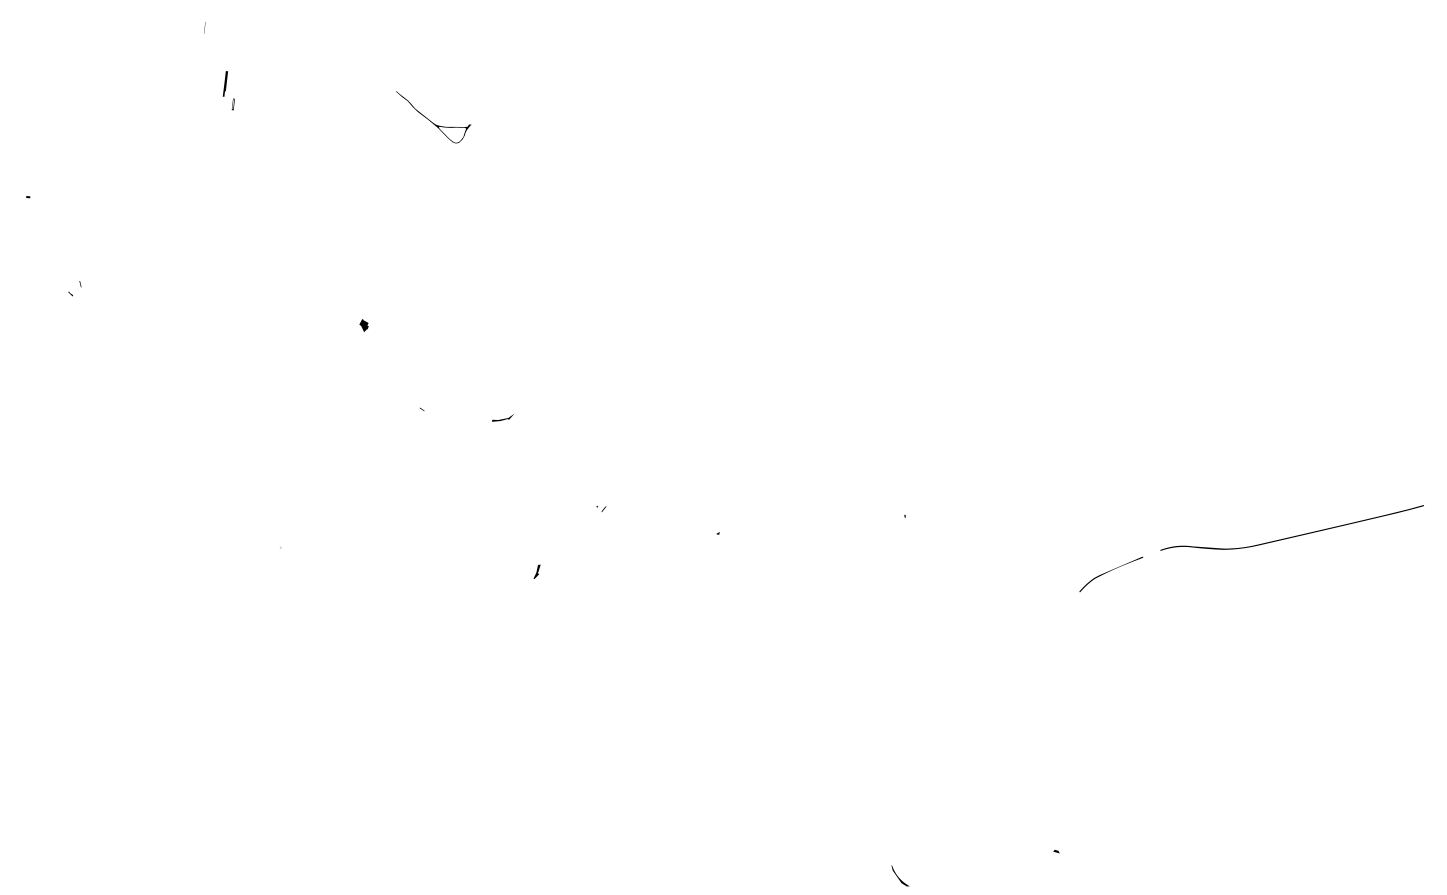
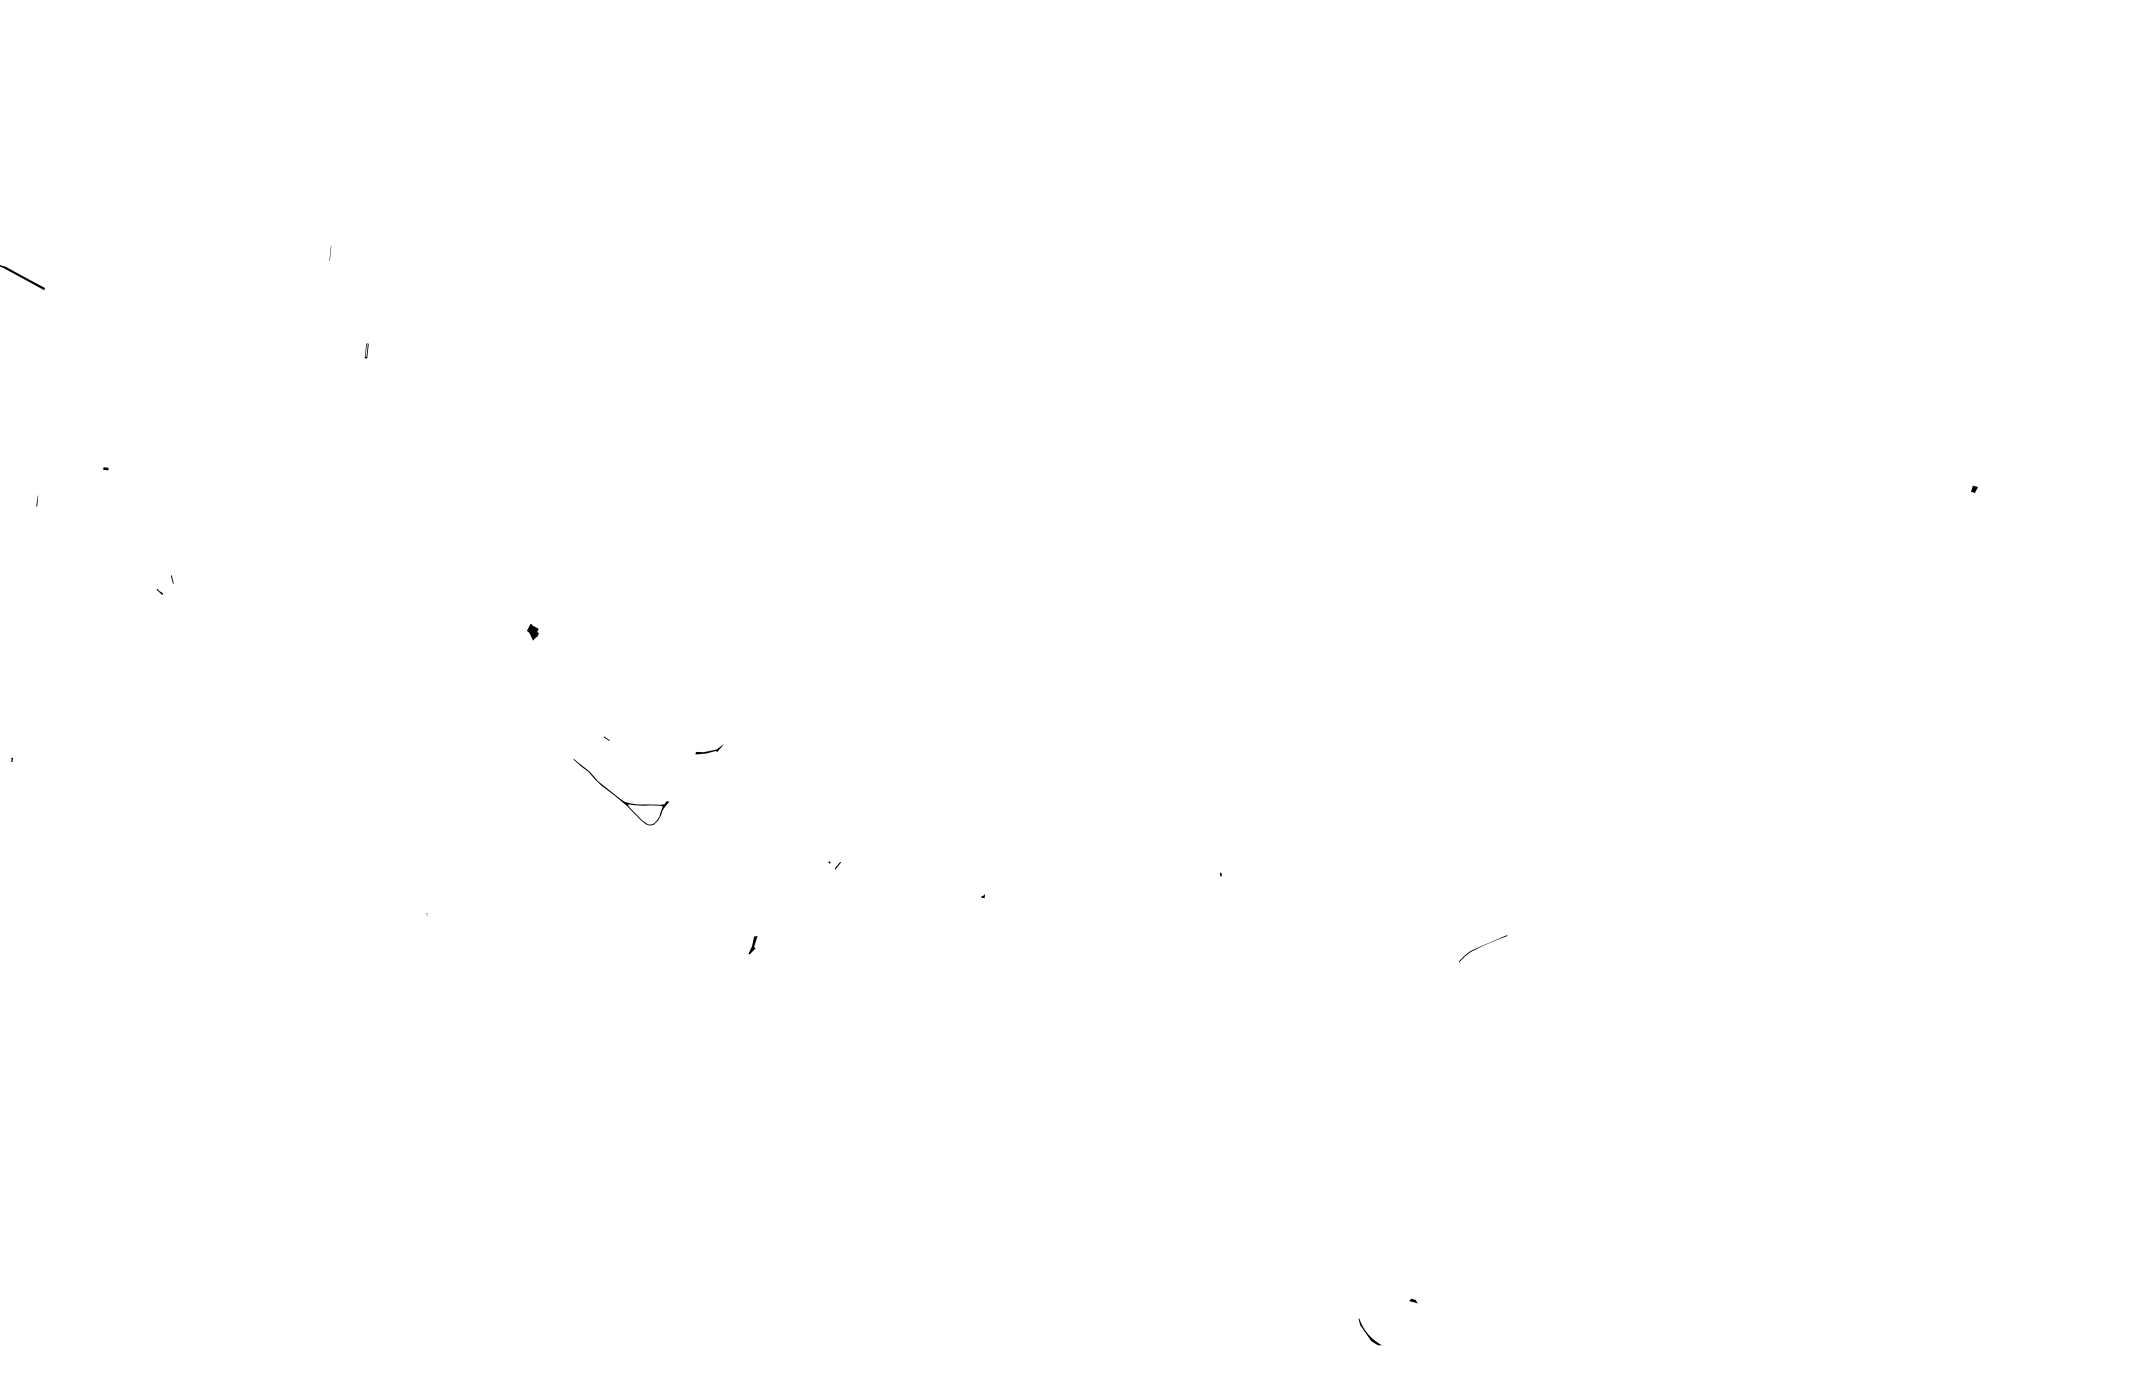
fill: (225, 83) -> (356, 324), removed
part: (433, 117) -> (621, 792), moved
part: (1294, 535) -> (1716, 899), removed
part: (1110, 574) -> (1482, 948), size x0.6
part: (900, 875) -> (1369, 1331), moved

